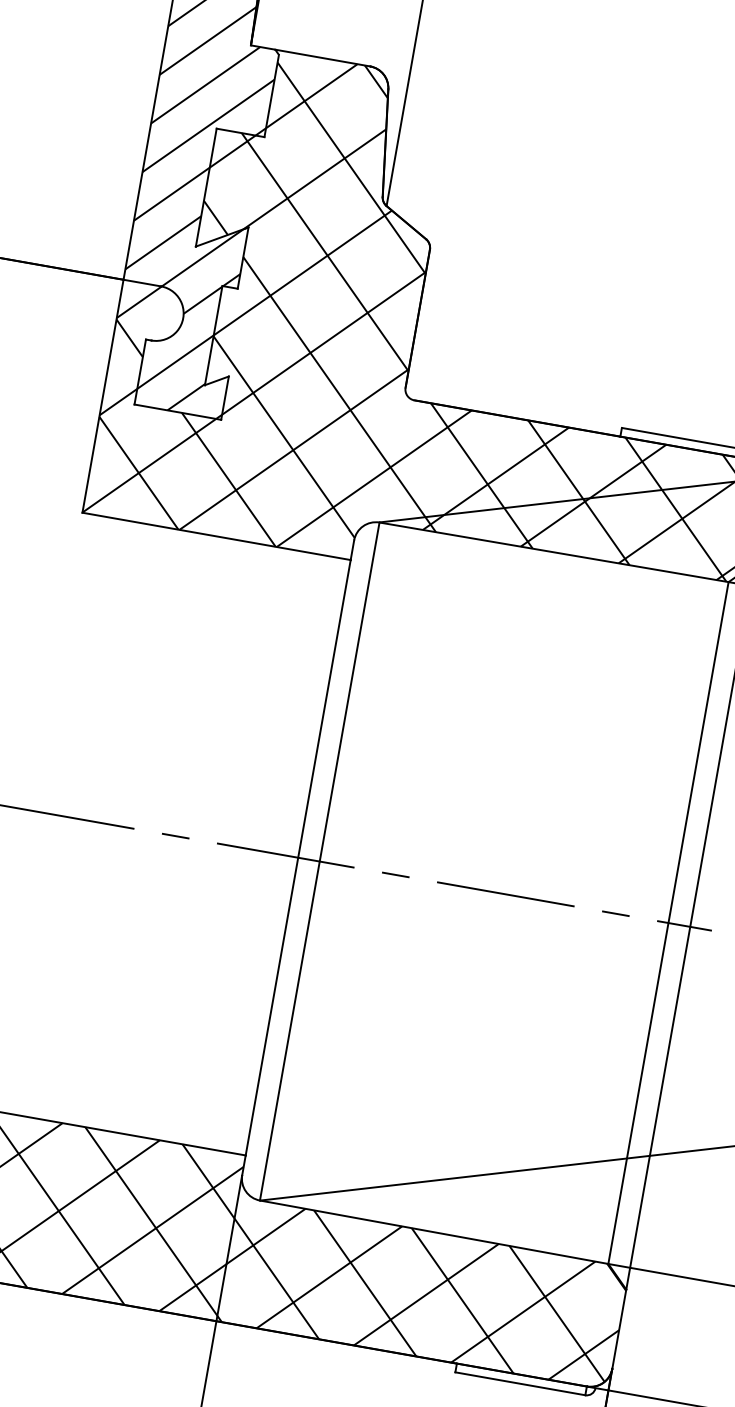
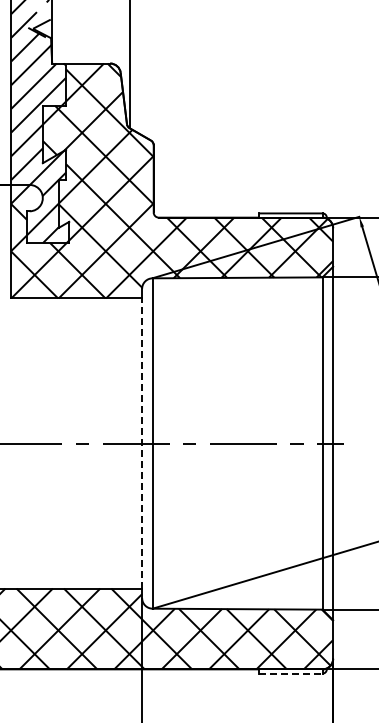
line: (299, 857) -> (142, 443), solid -> dashed
line: (519, 1383) -> (290, 673), solid -> dashed

